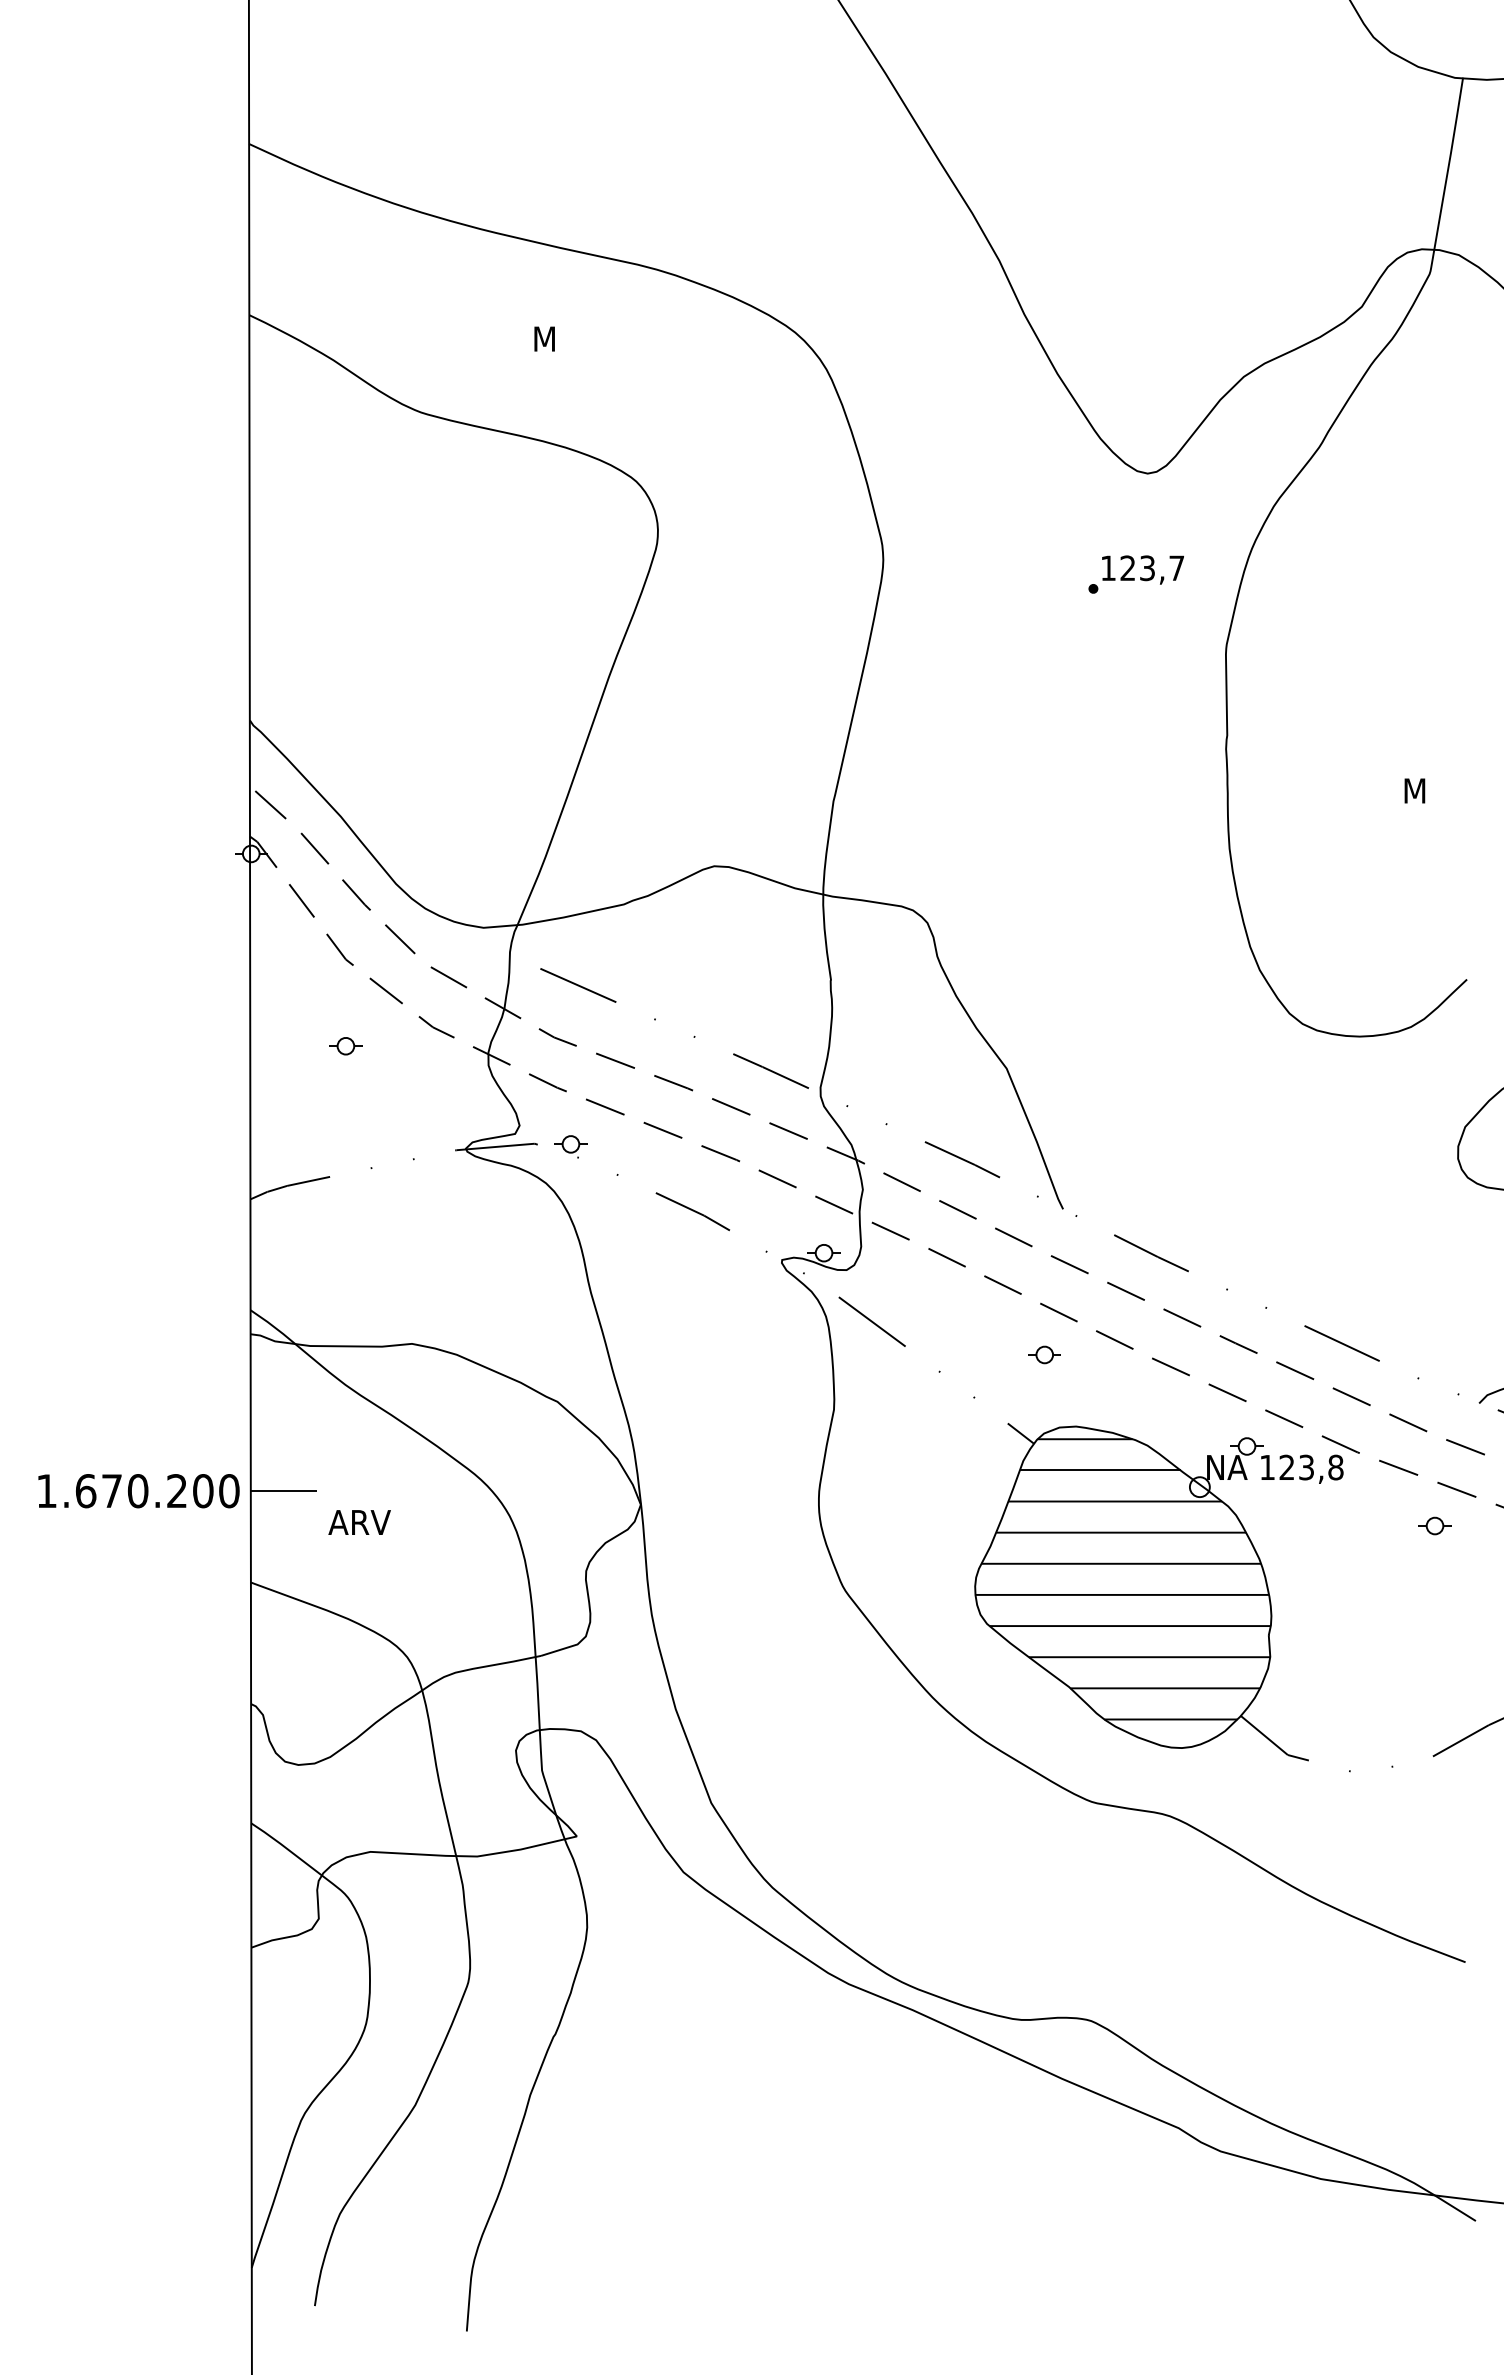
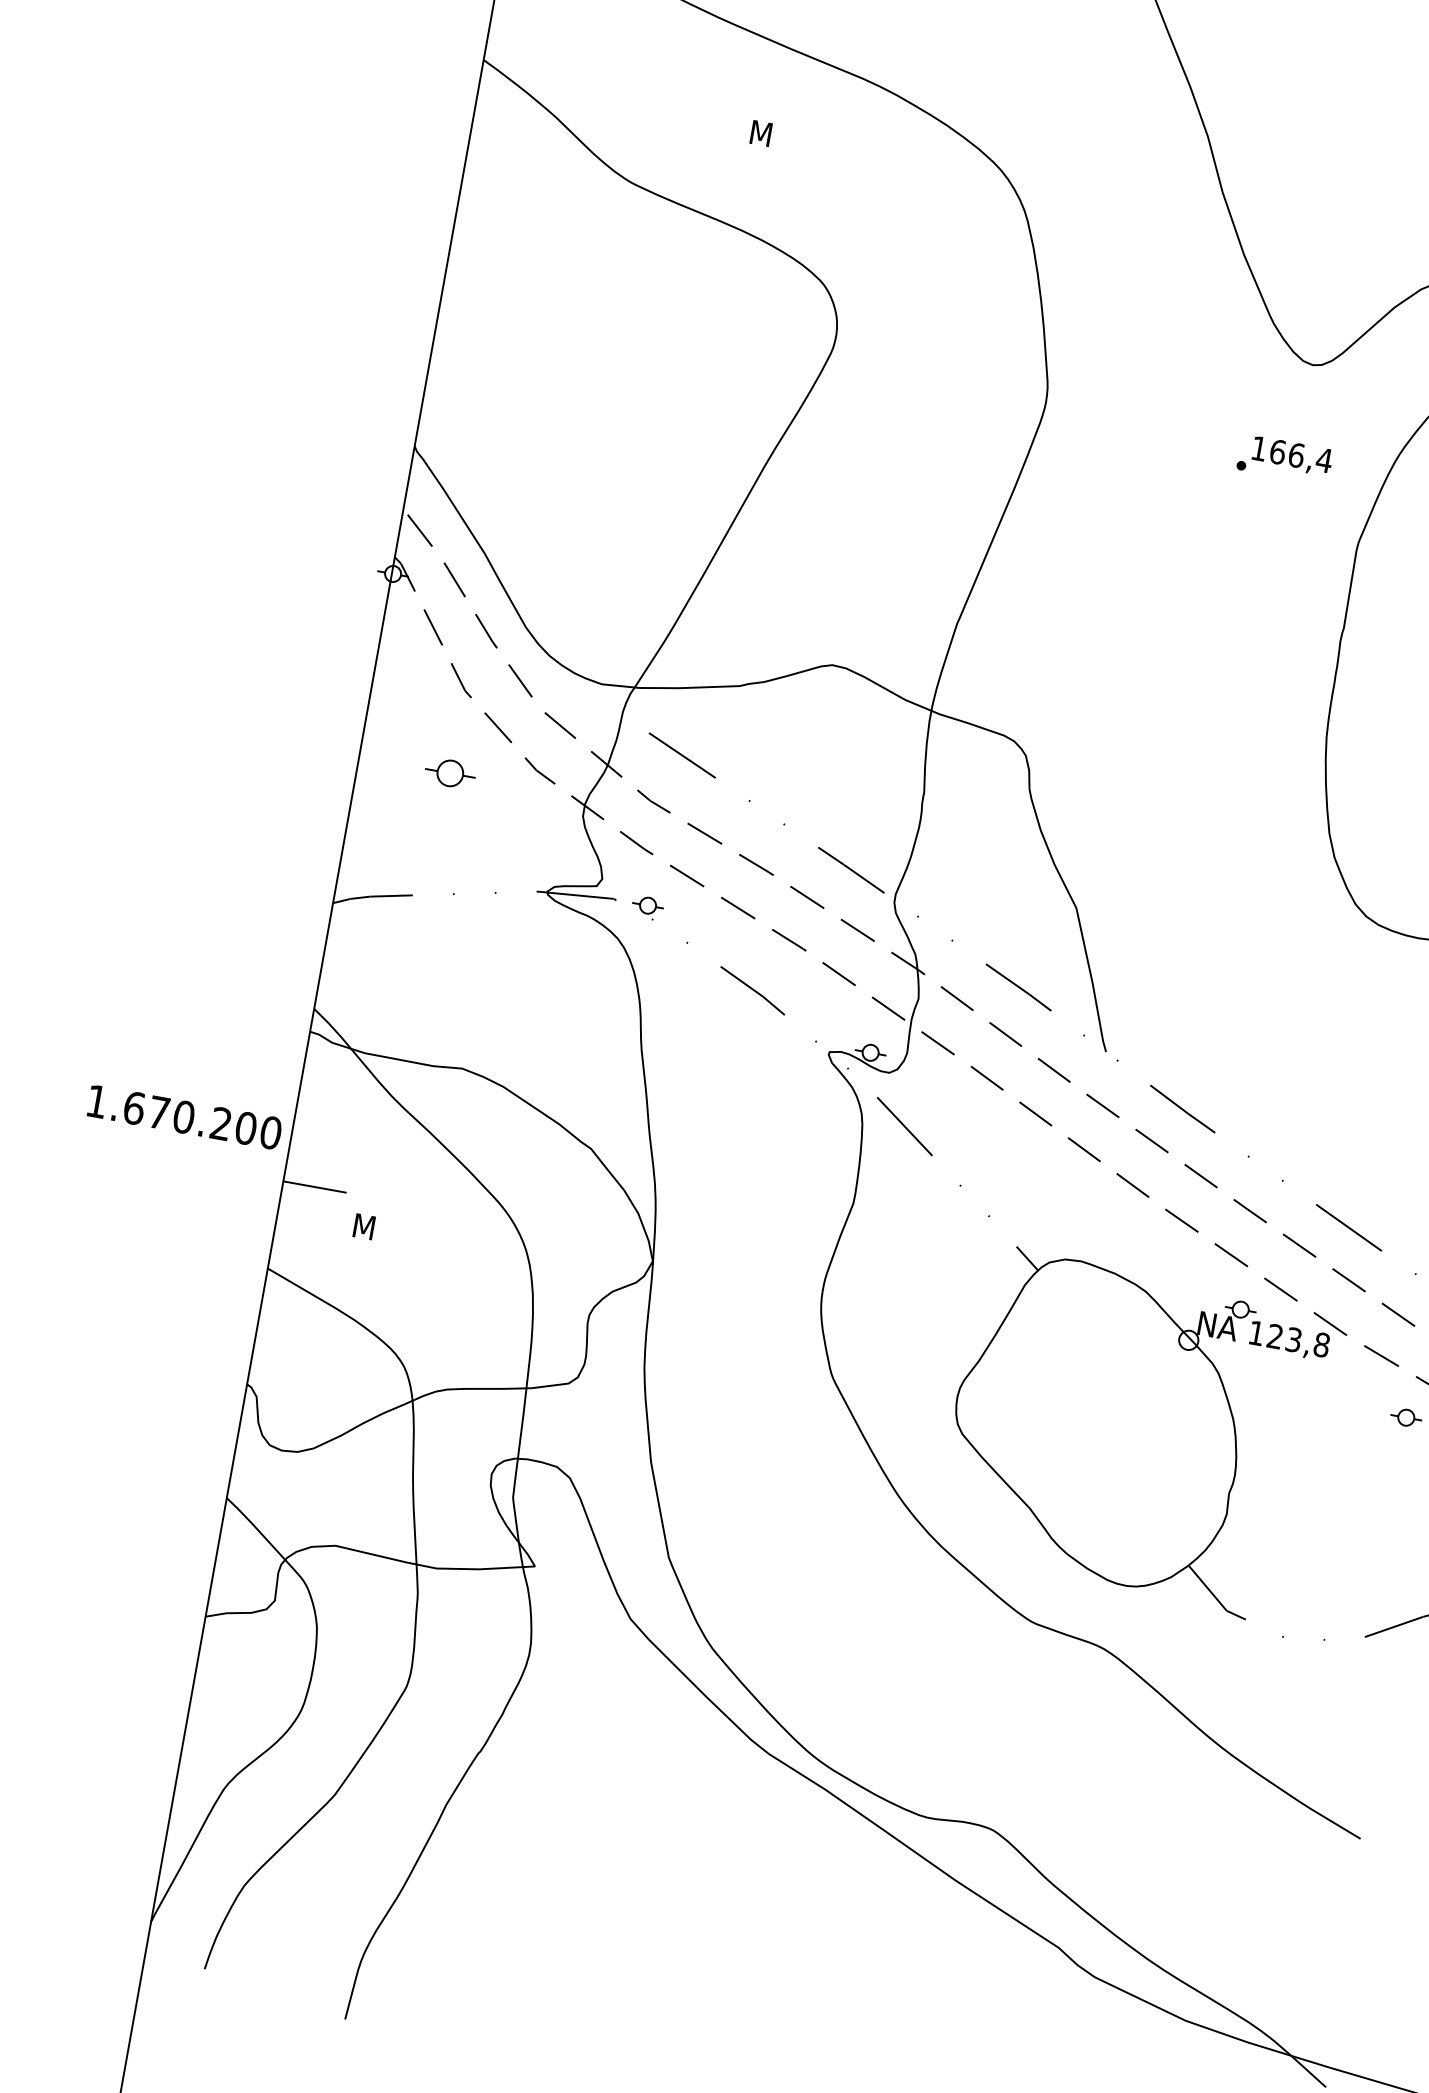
text: (1152, 568) -> (1301, 456), 123,7 -> 166,4
part: (345, 1046) -> (449, 773), size x1.6
part: (1044, 1354) -> (1063, 1187), removed
text: (138, 1491) -> (184, 1117), moved
text: (359, 1522) -> (381, 1229), ARV -> M
hatch: (1122, 1579) -> (1099, 1415), removed

